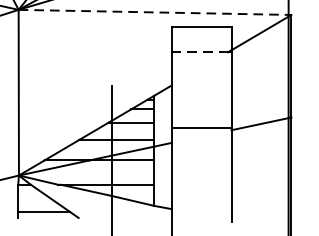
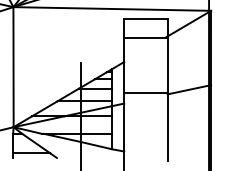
line: (155, 11) -> (112, 8), dashed -> solid
line: (199, 51) -> (144, 37), dashed -> solid

